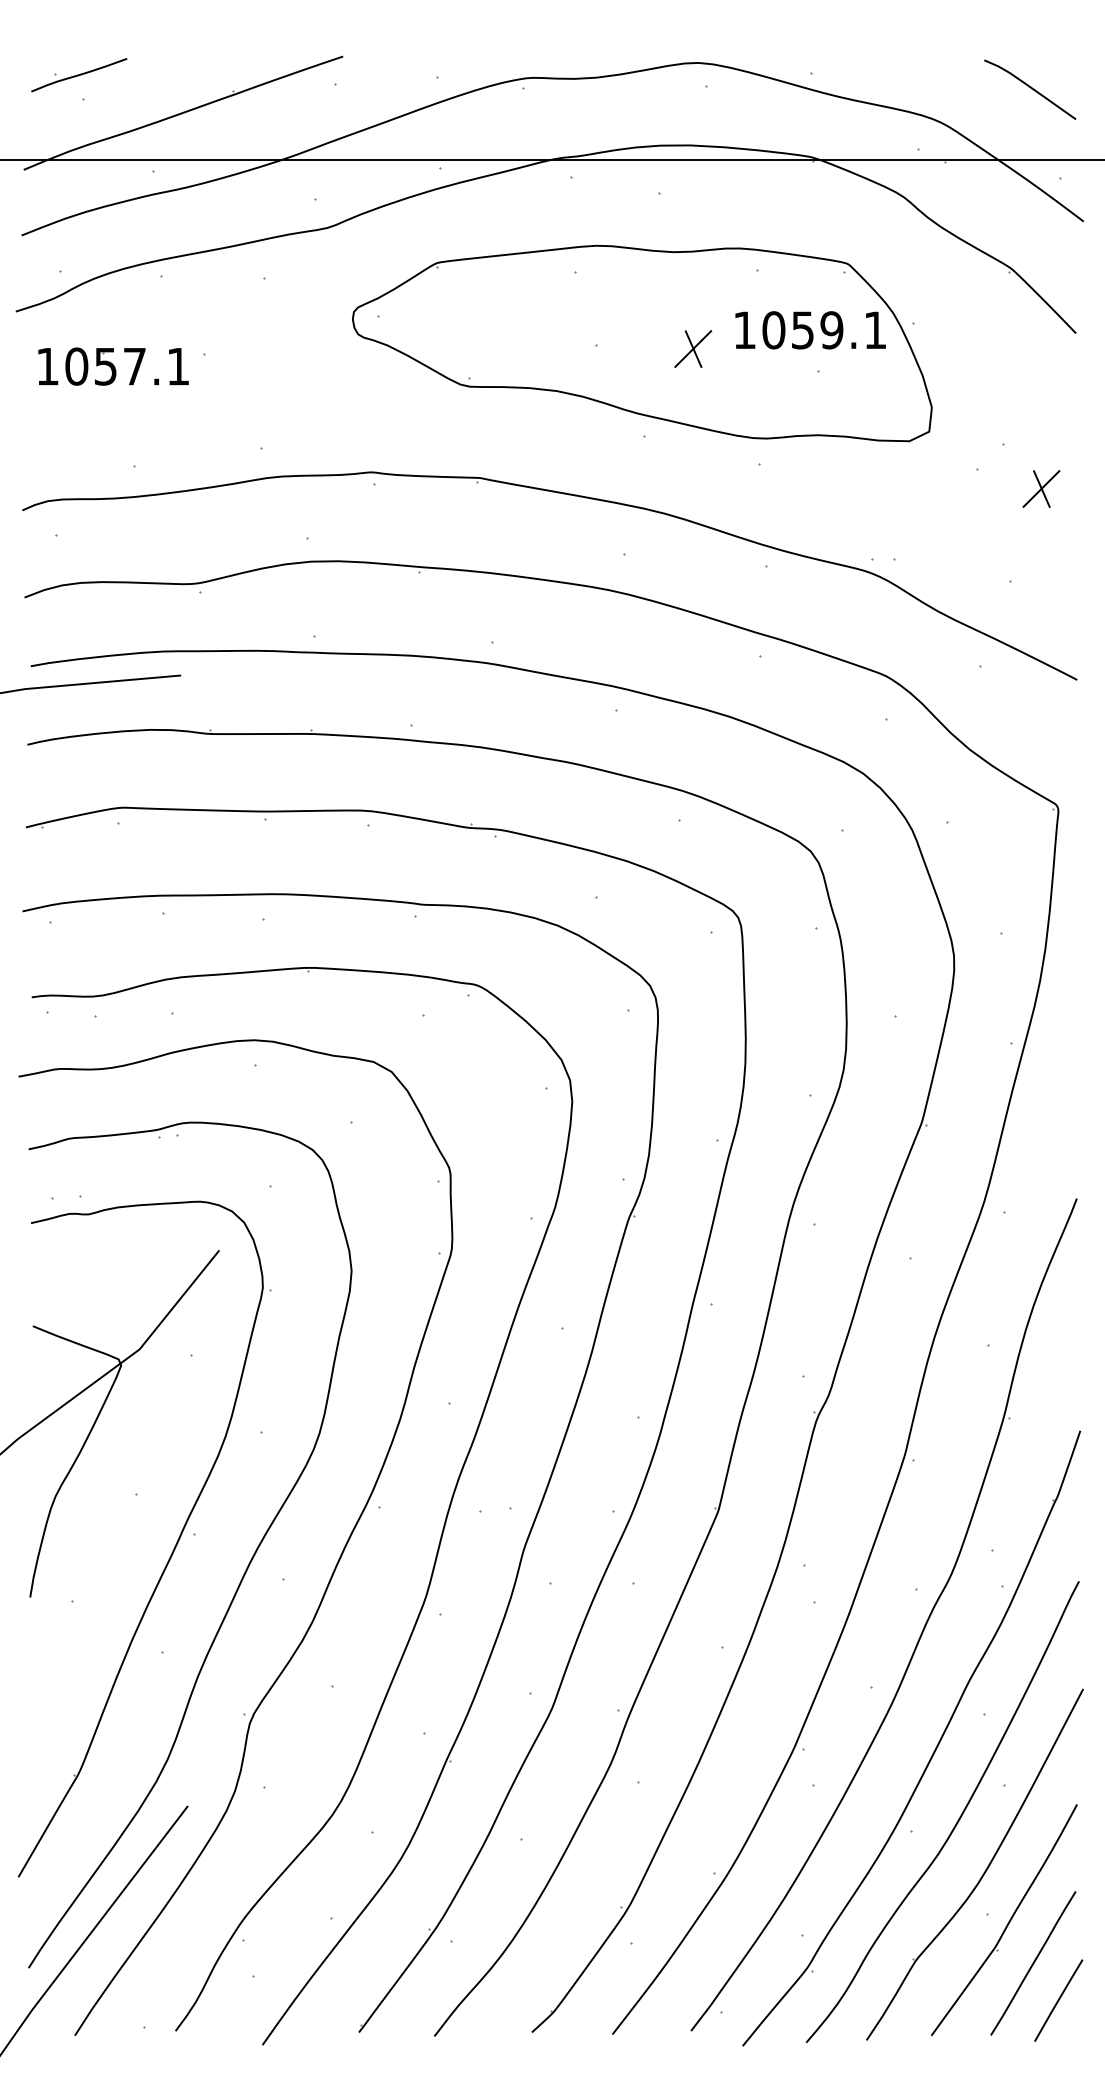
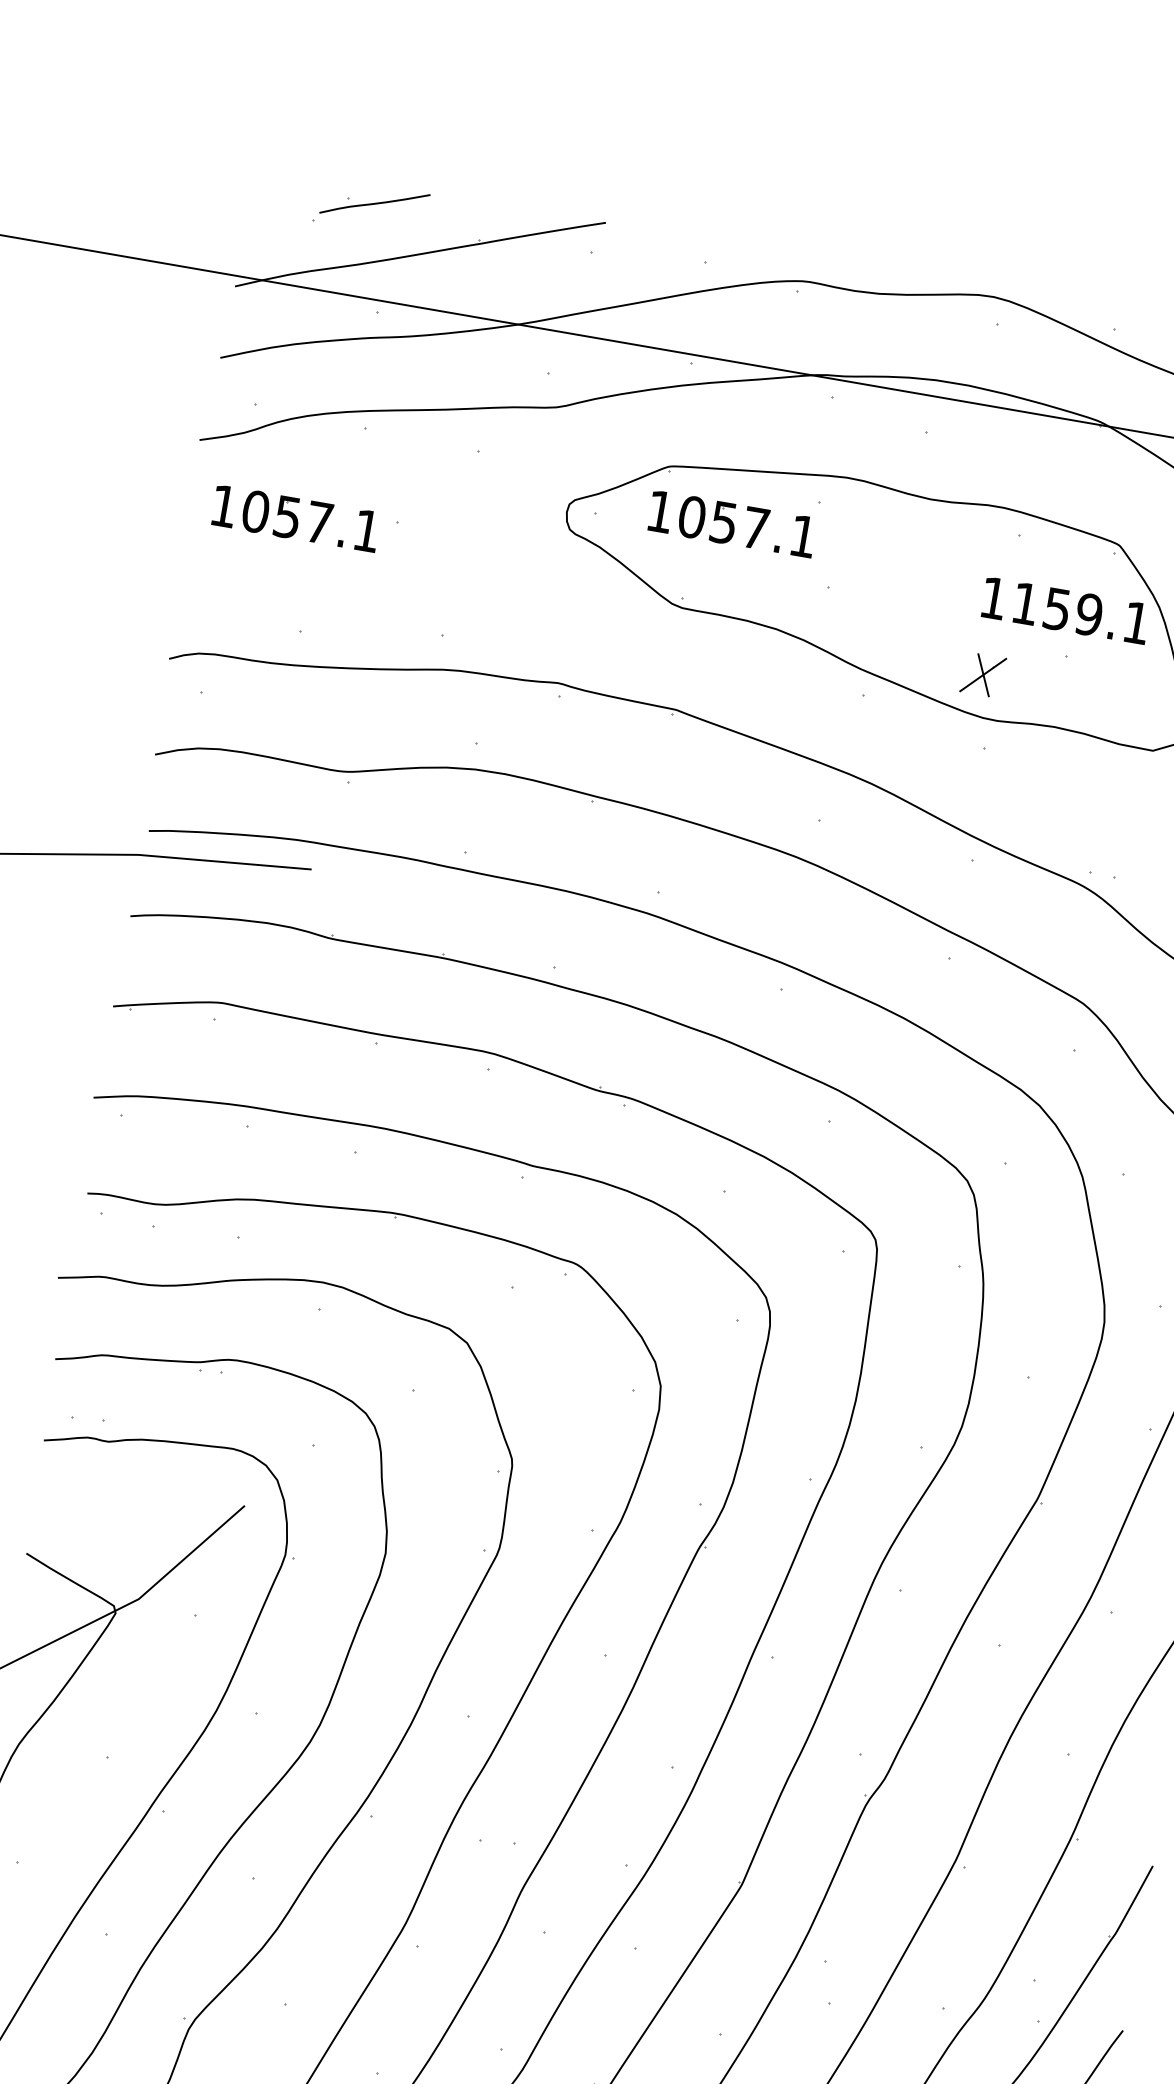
part: (79, 75) -> (375, 204), moved
part: (501, 304) -> (732, 524), added
text: (773, 330) -> (1025, 603), 1059.1 -> 1159.1
part: (693, 348) -> (983, 674), moved

